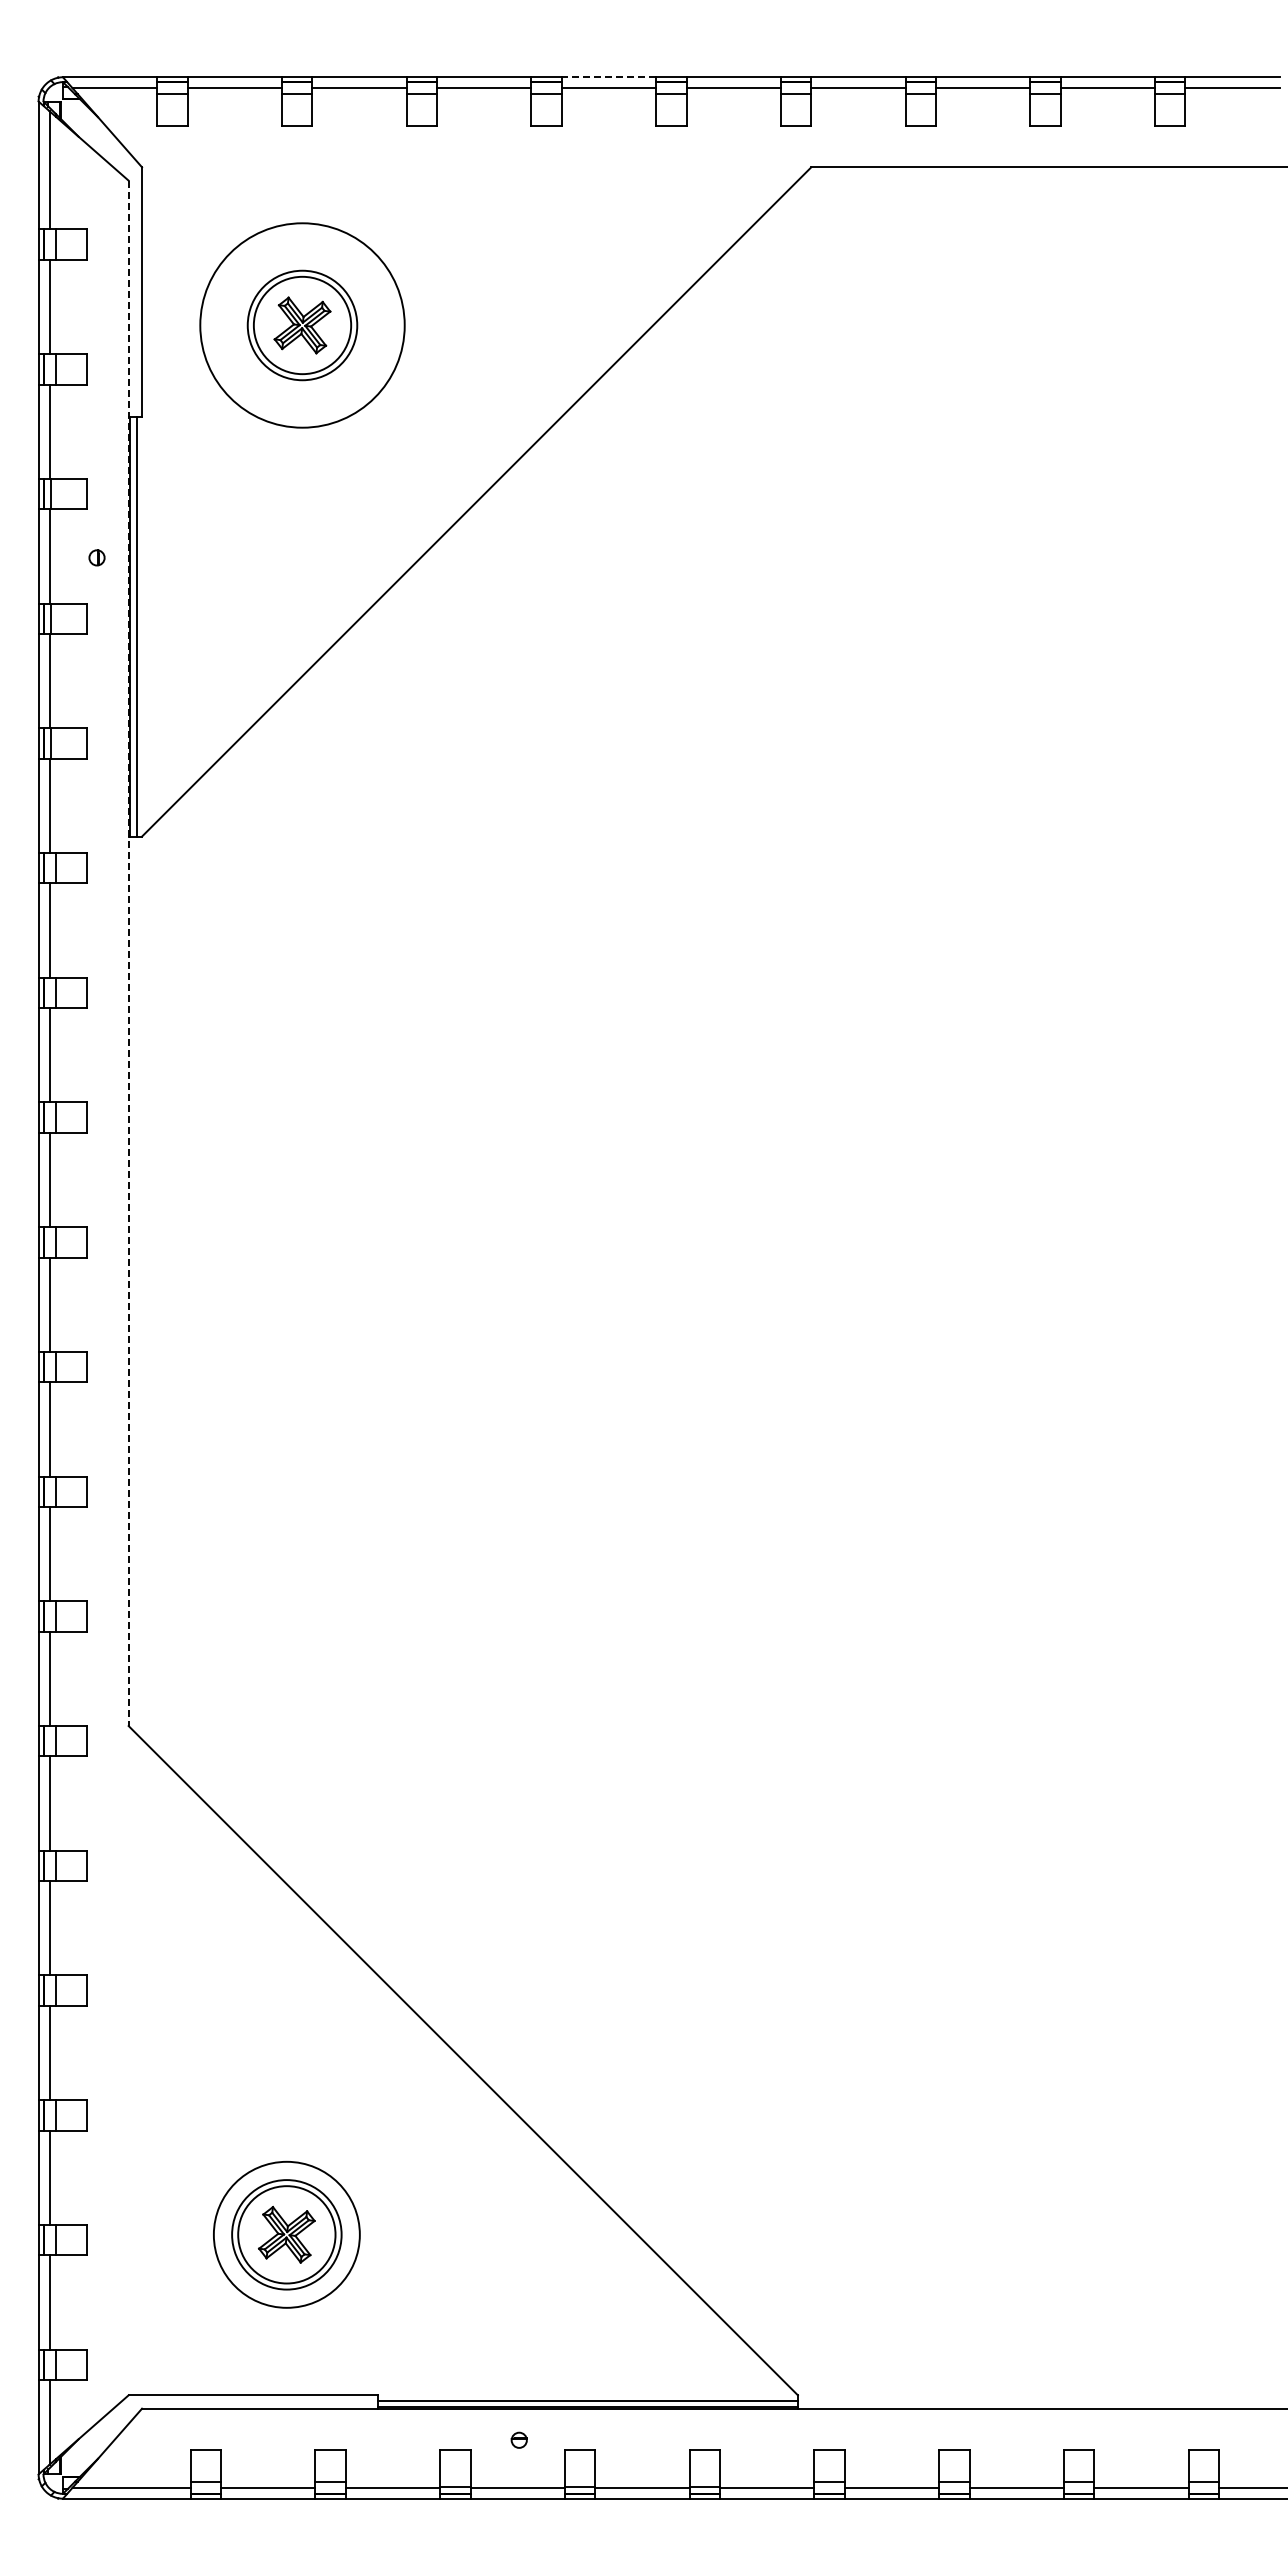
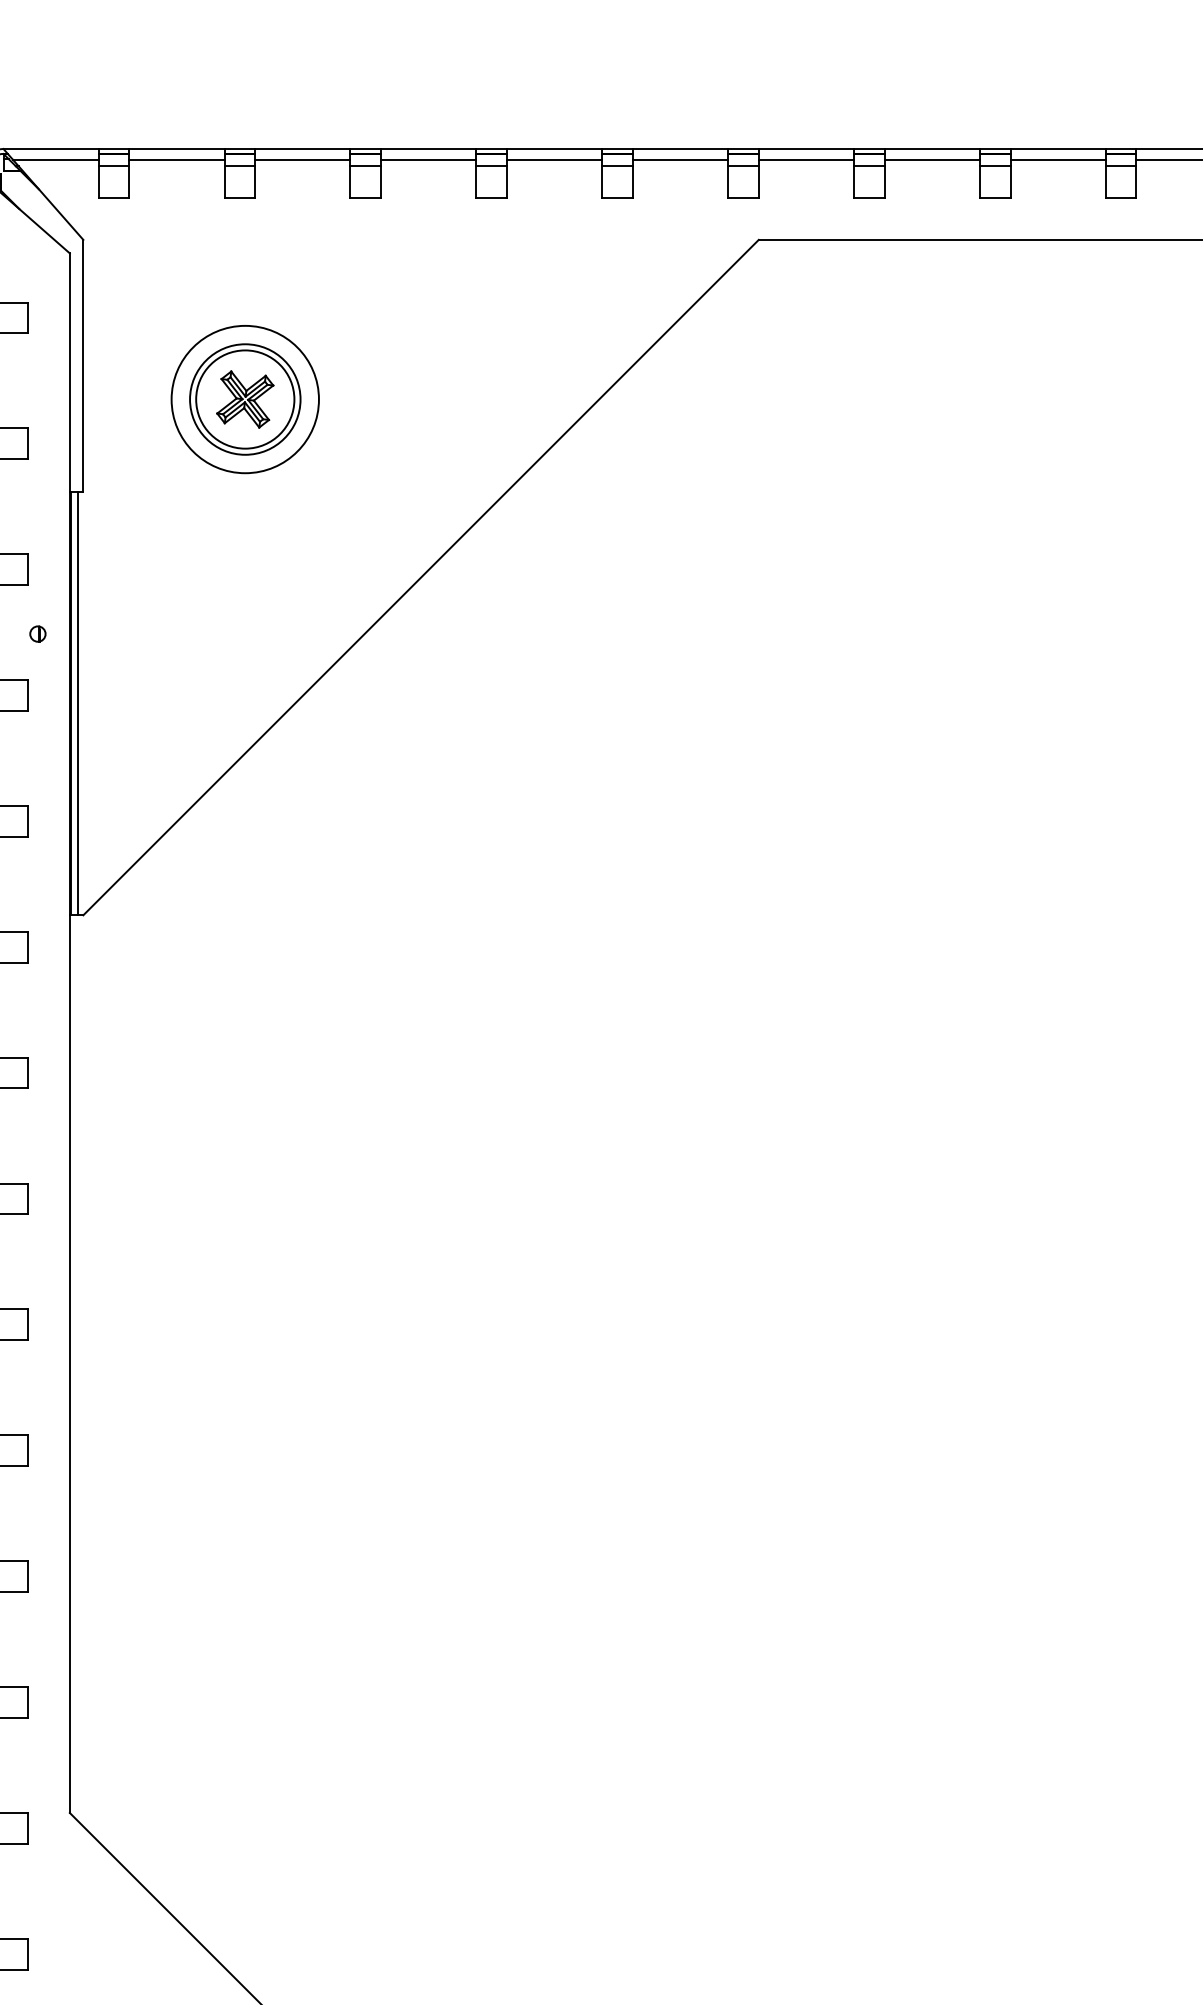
line: (608, 77) -> (554, 149), dashed -> solid
circle: (302, 325) -> (245, 399), size x0.71
line: (128, 953) -> (69, 1033), dashed -> solid

